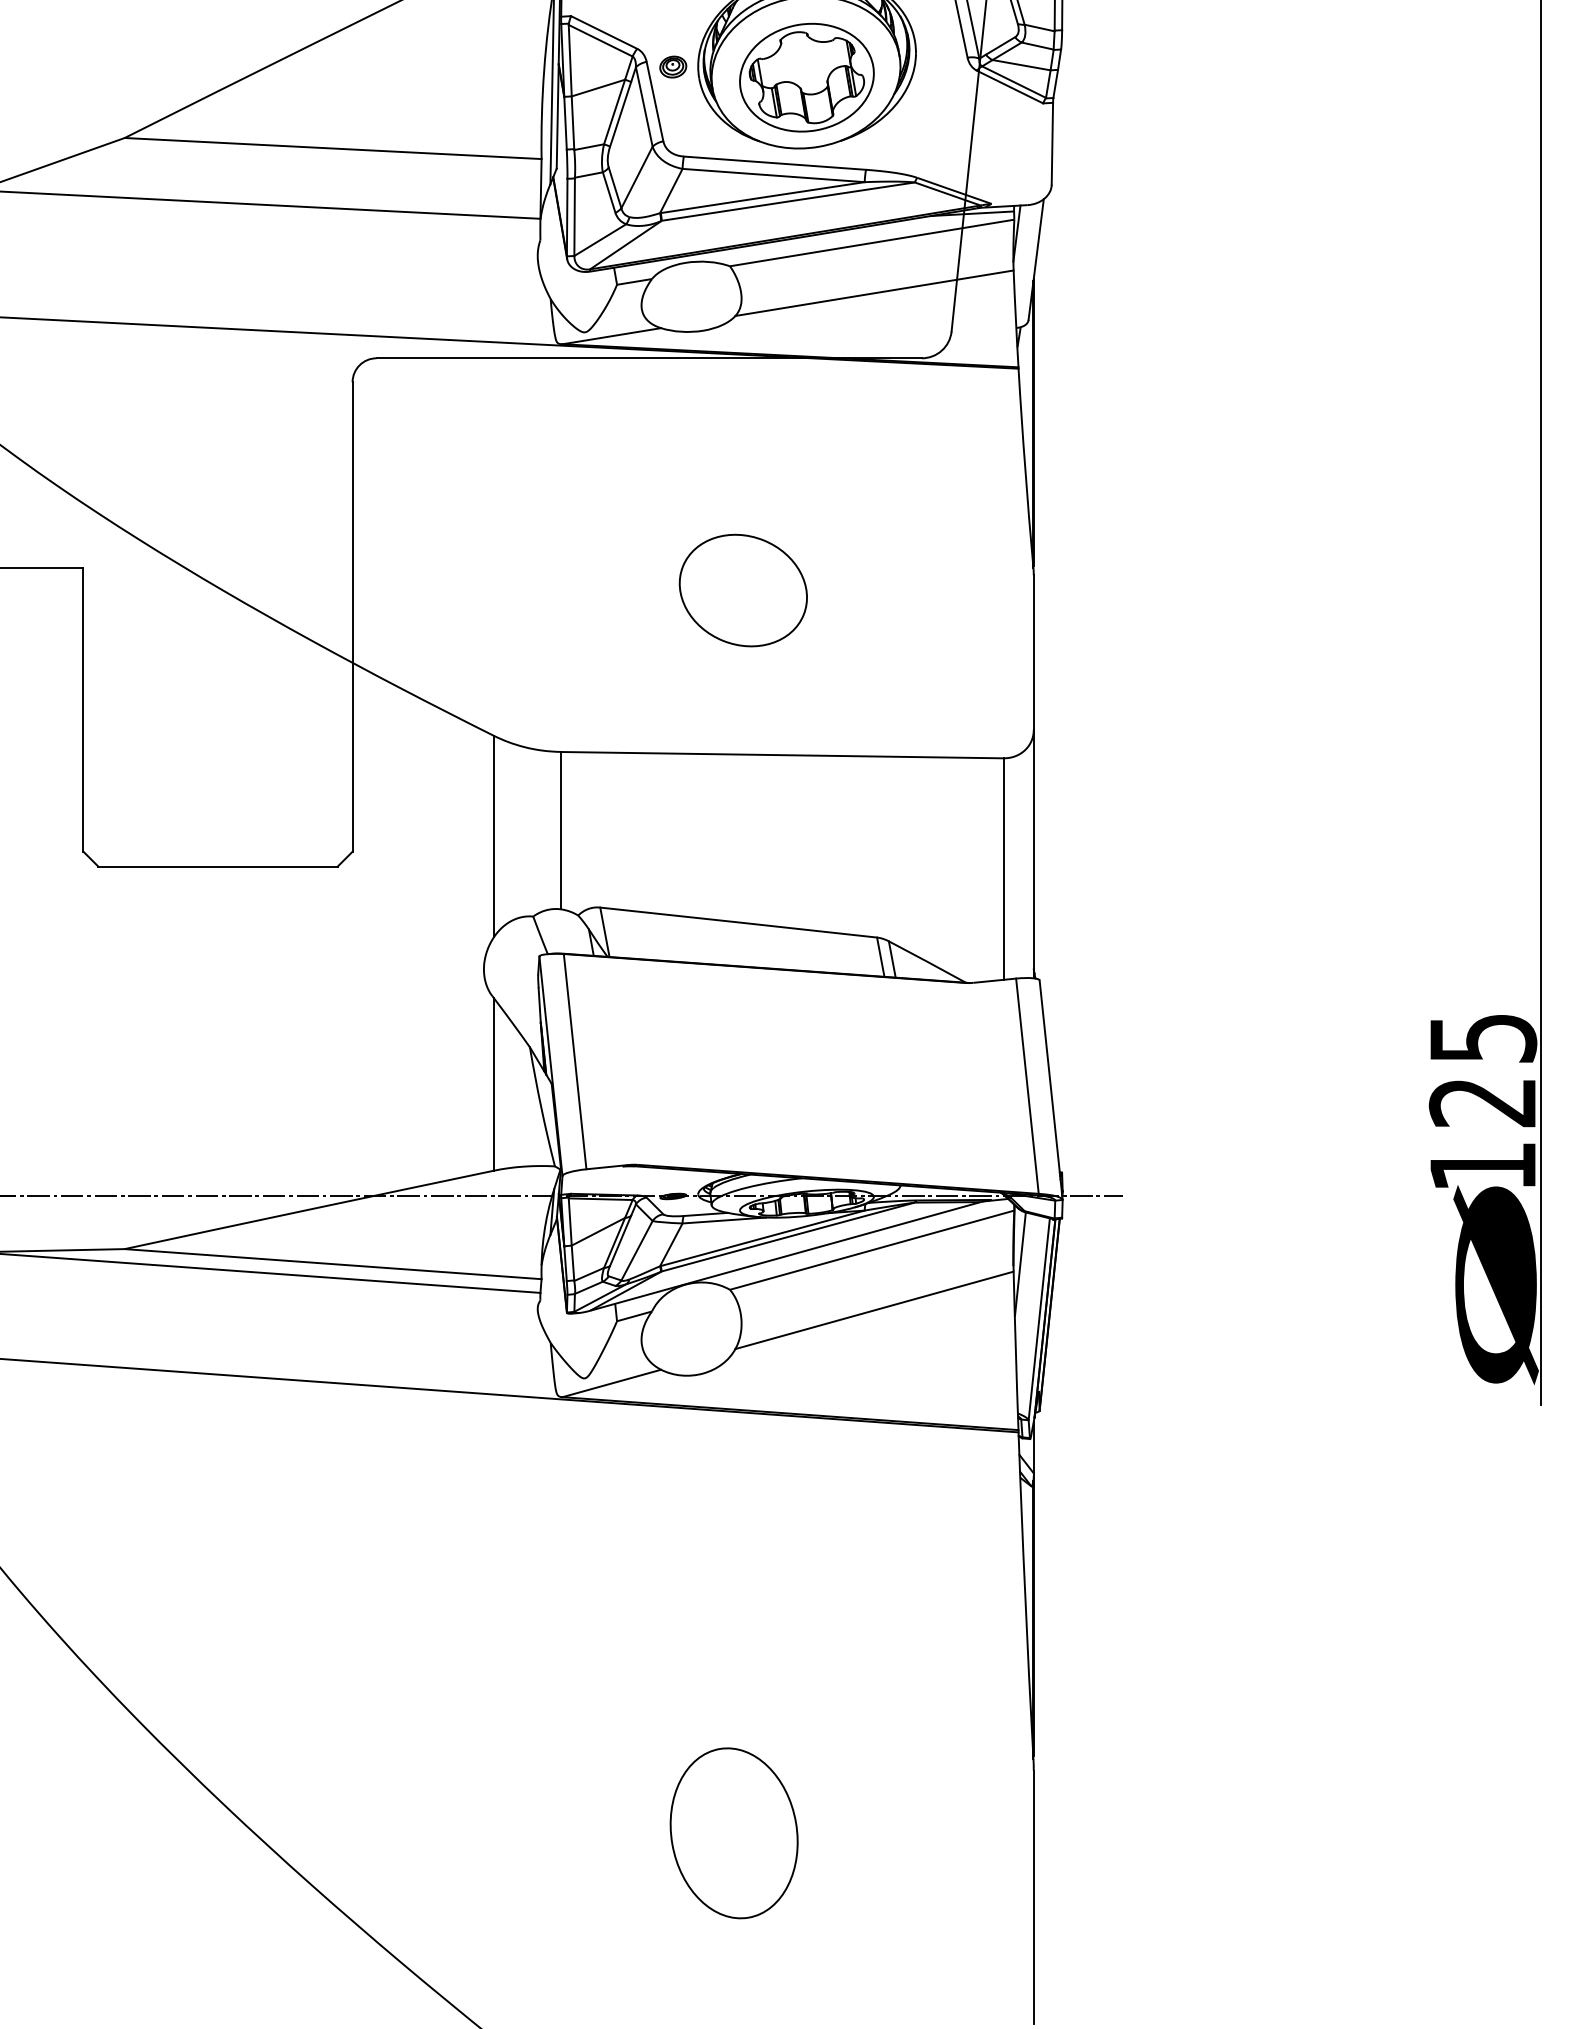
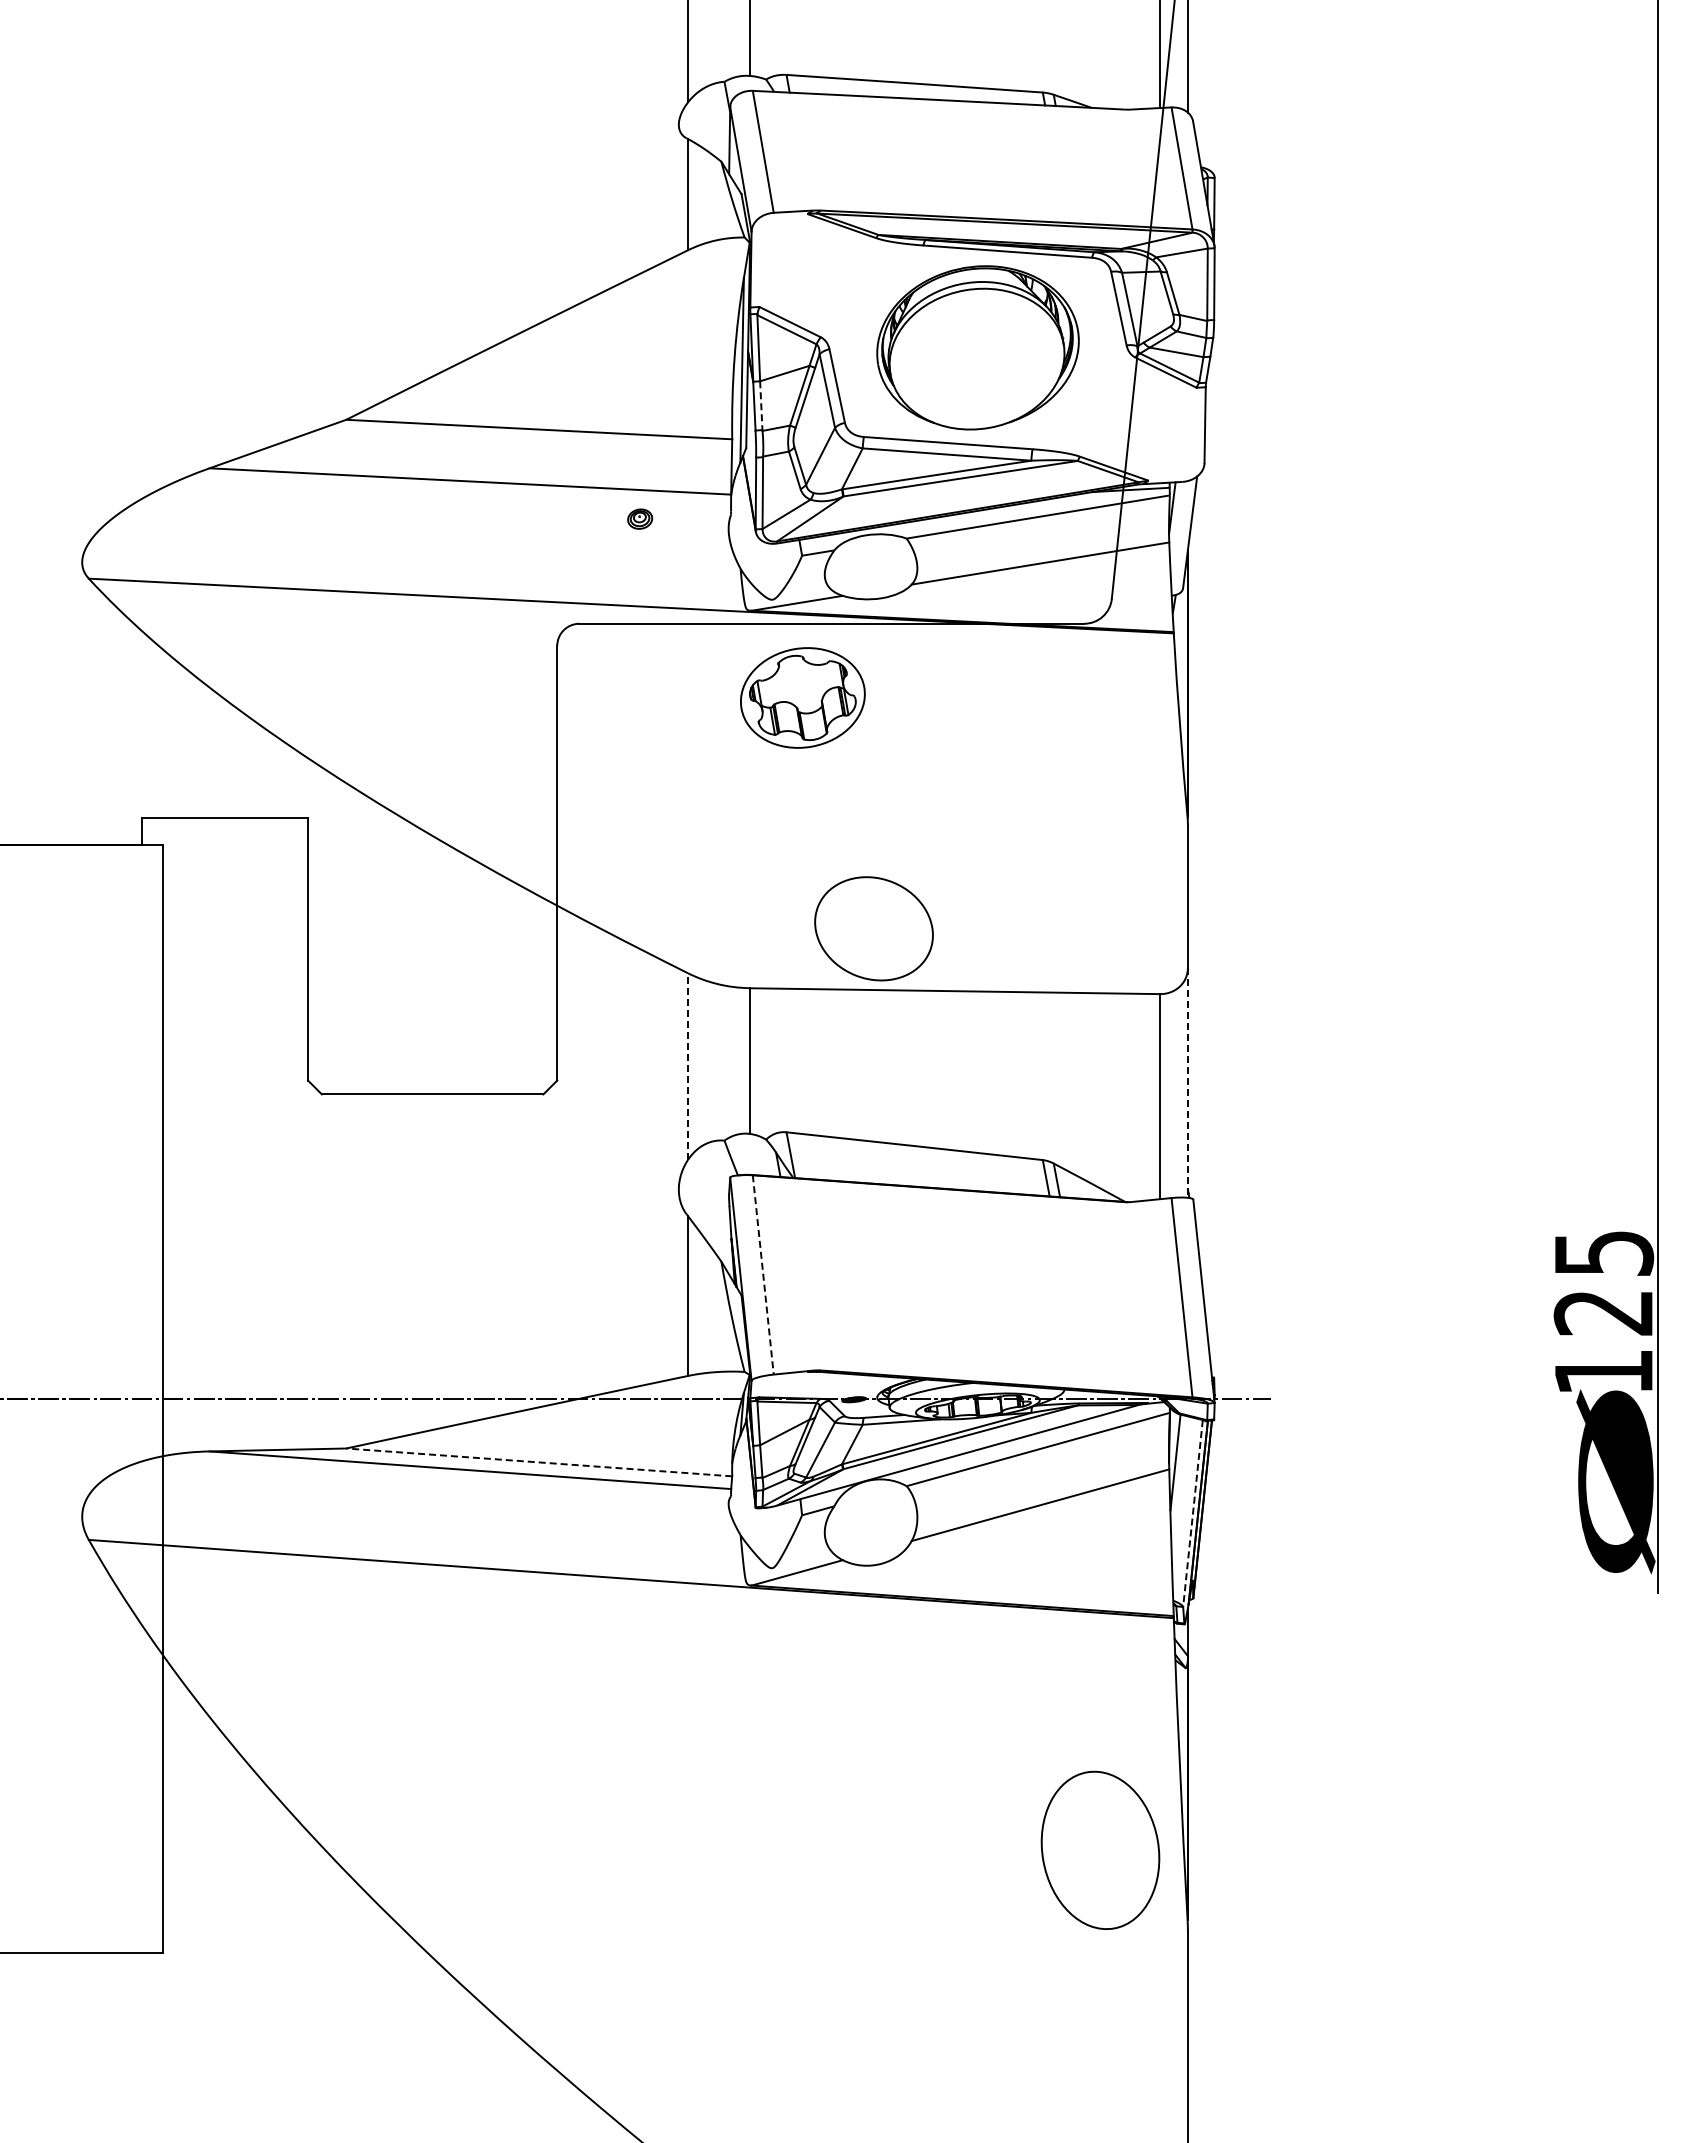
part: (673, 66) -> (640, 518), moved
part: (806, 77) -> (802, 697), moved
line: (573, 123) -> (761, 406), solid -> dashed
part: (742, 590) -> (873, 928), moved
line: (493, 836) -> (687, 1066), solid -> dashed
line: (1033, 853) -> (1187, 1082), solid -> dashed
line: (575, 1062) -> (763, 1275), solid -> dashed
line: (332, 1264) -> (538, 1462), solid -> dashed
line: (1039, 1319) -> (1193, 1513), solid -> dashed
part: (734, 1832) -> (1100, 1849), moved

